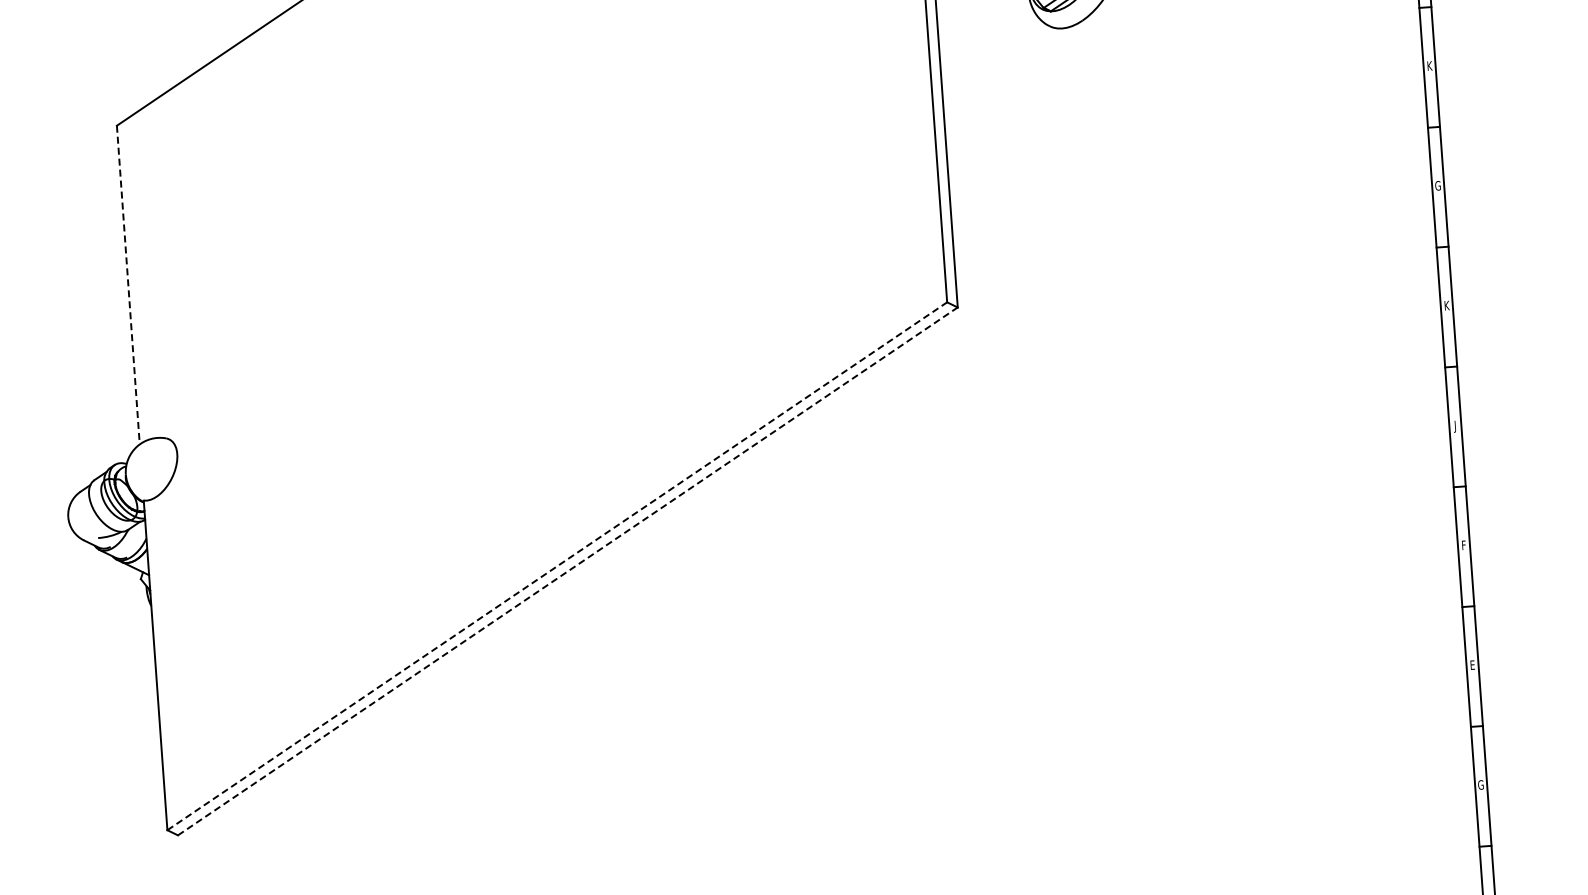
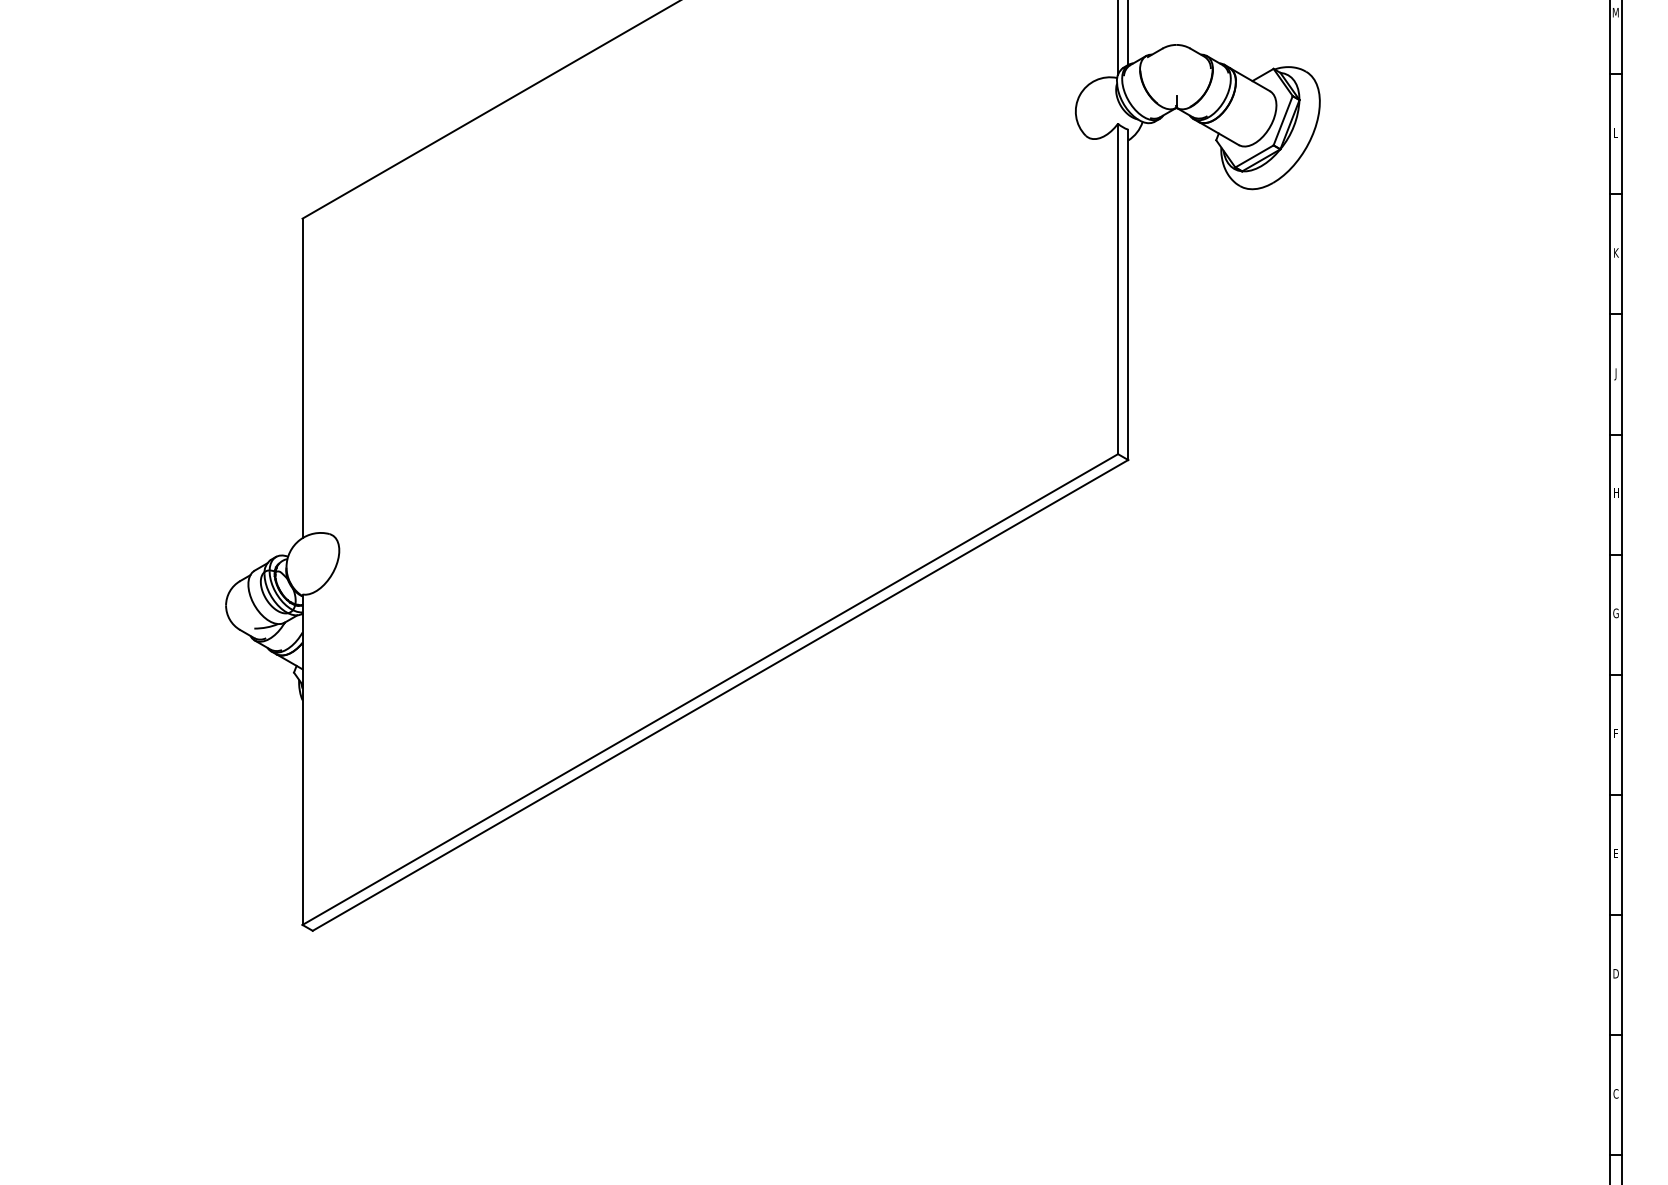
text: (1437, 187) -> (1615, 374), G -> J
line: (128, 285) -> (302, 378), dashed -> solid
text: (1447, 304) -> (1616, 492), K -> H
text: (1454, 426) -> (1615, 614), J -> G
line: (557, 566) -> (710, 689), dashed -> solid
line: (567, 571) -> (720, 695), dashed -> solid
text: (1480, 784) -> (1615, 973), G -> D

